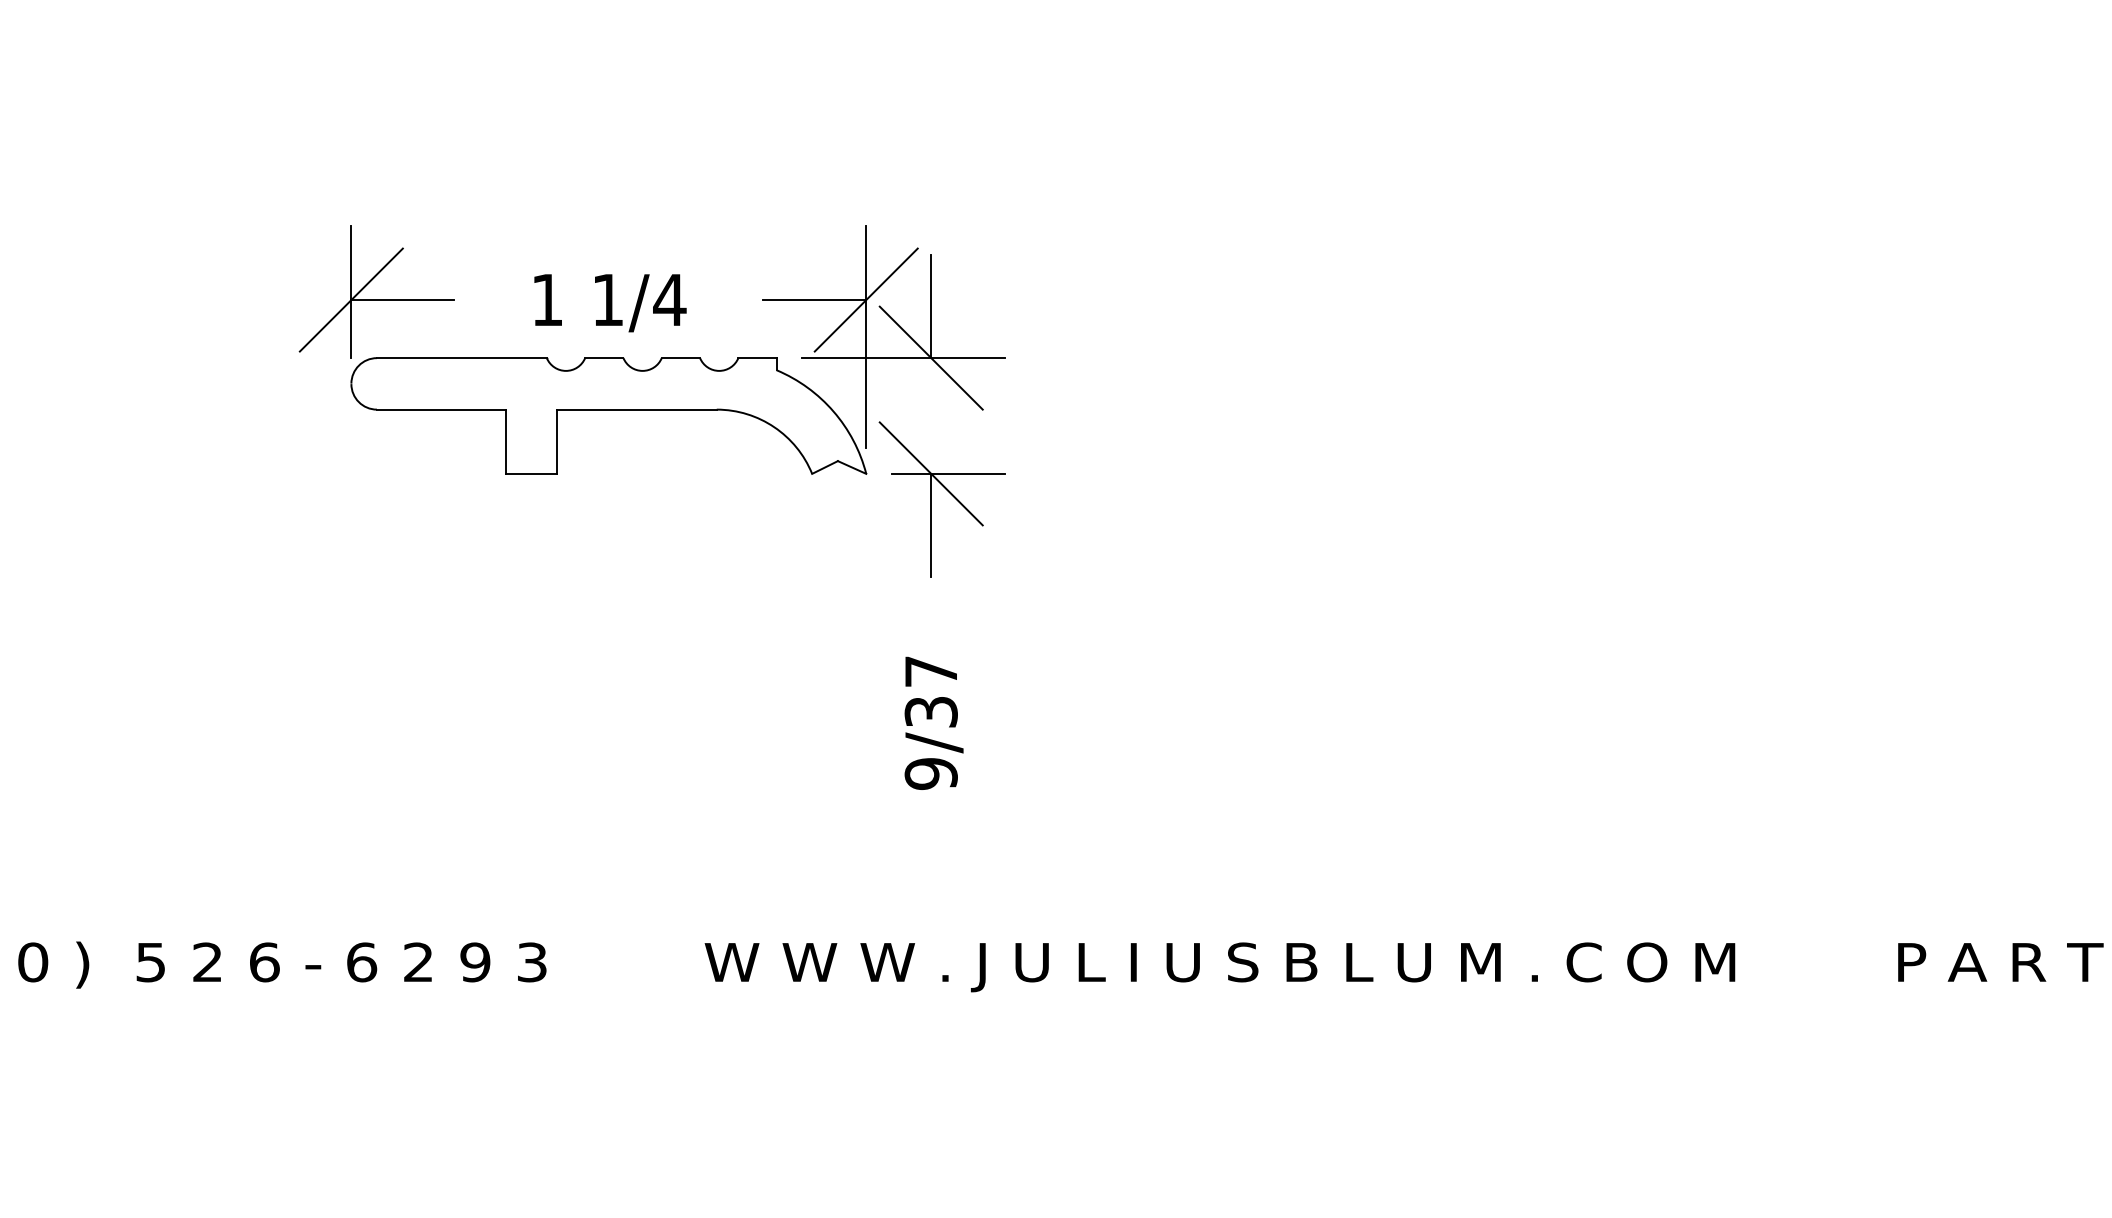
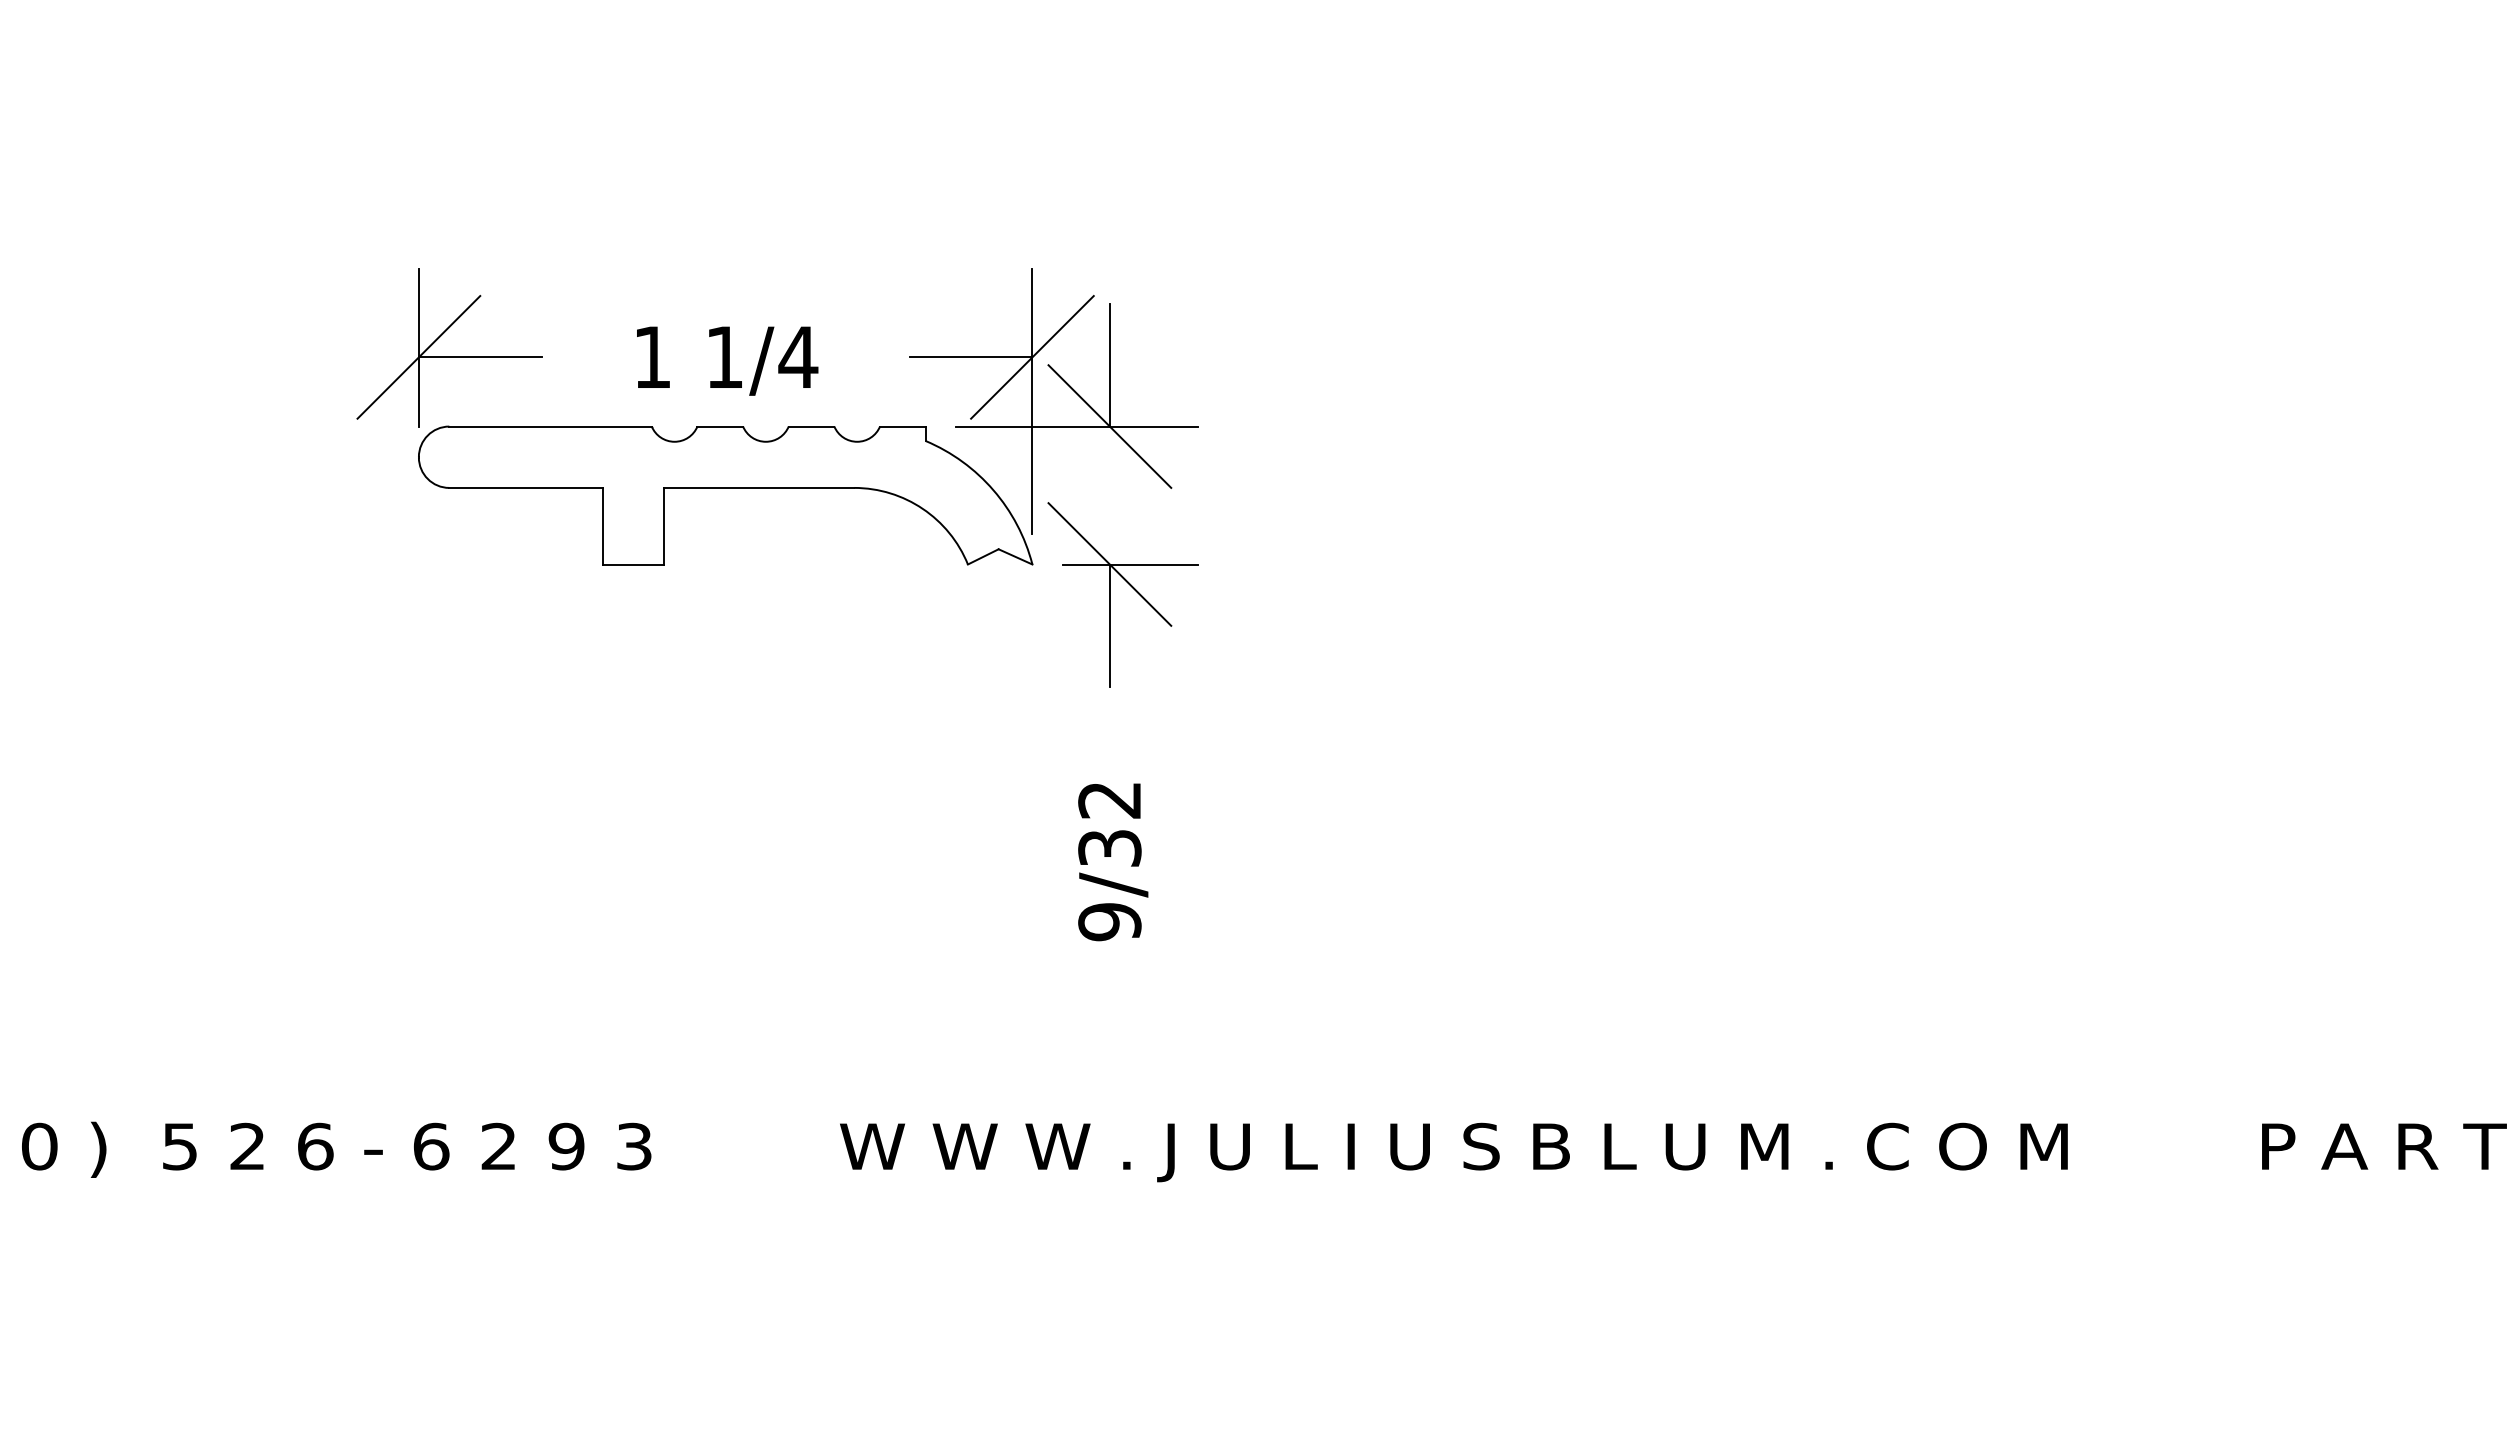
text: (930, 671) -> (1109, 800), 9/37 -> 9/32

